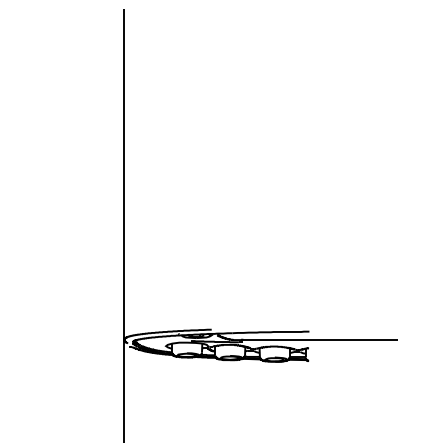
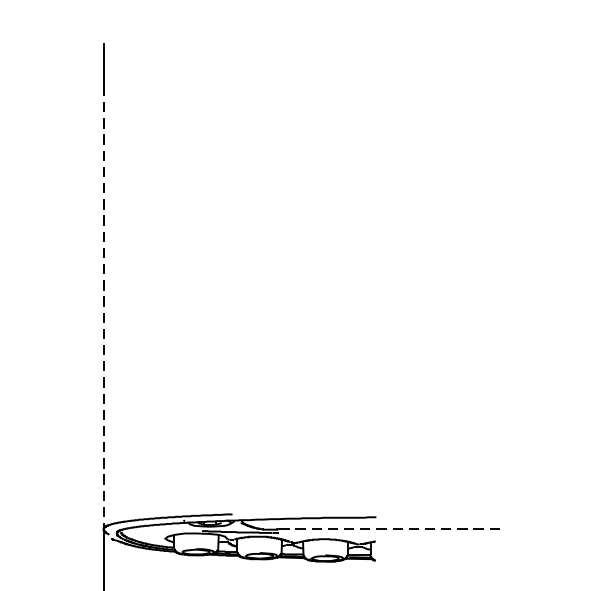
line: (124, 189) -> (104, 308), solid -> dashed
line: (321, 339) -> (394, 528), solid -> dashed

